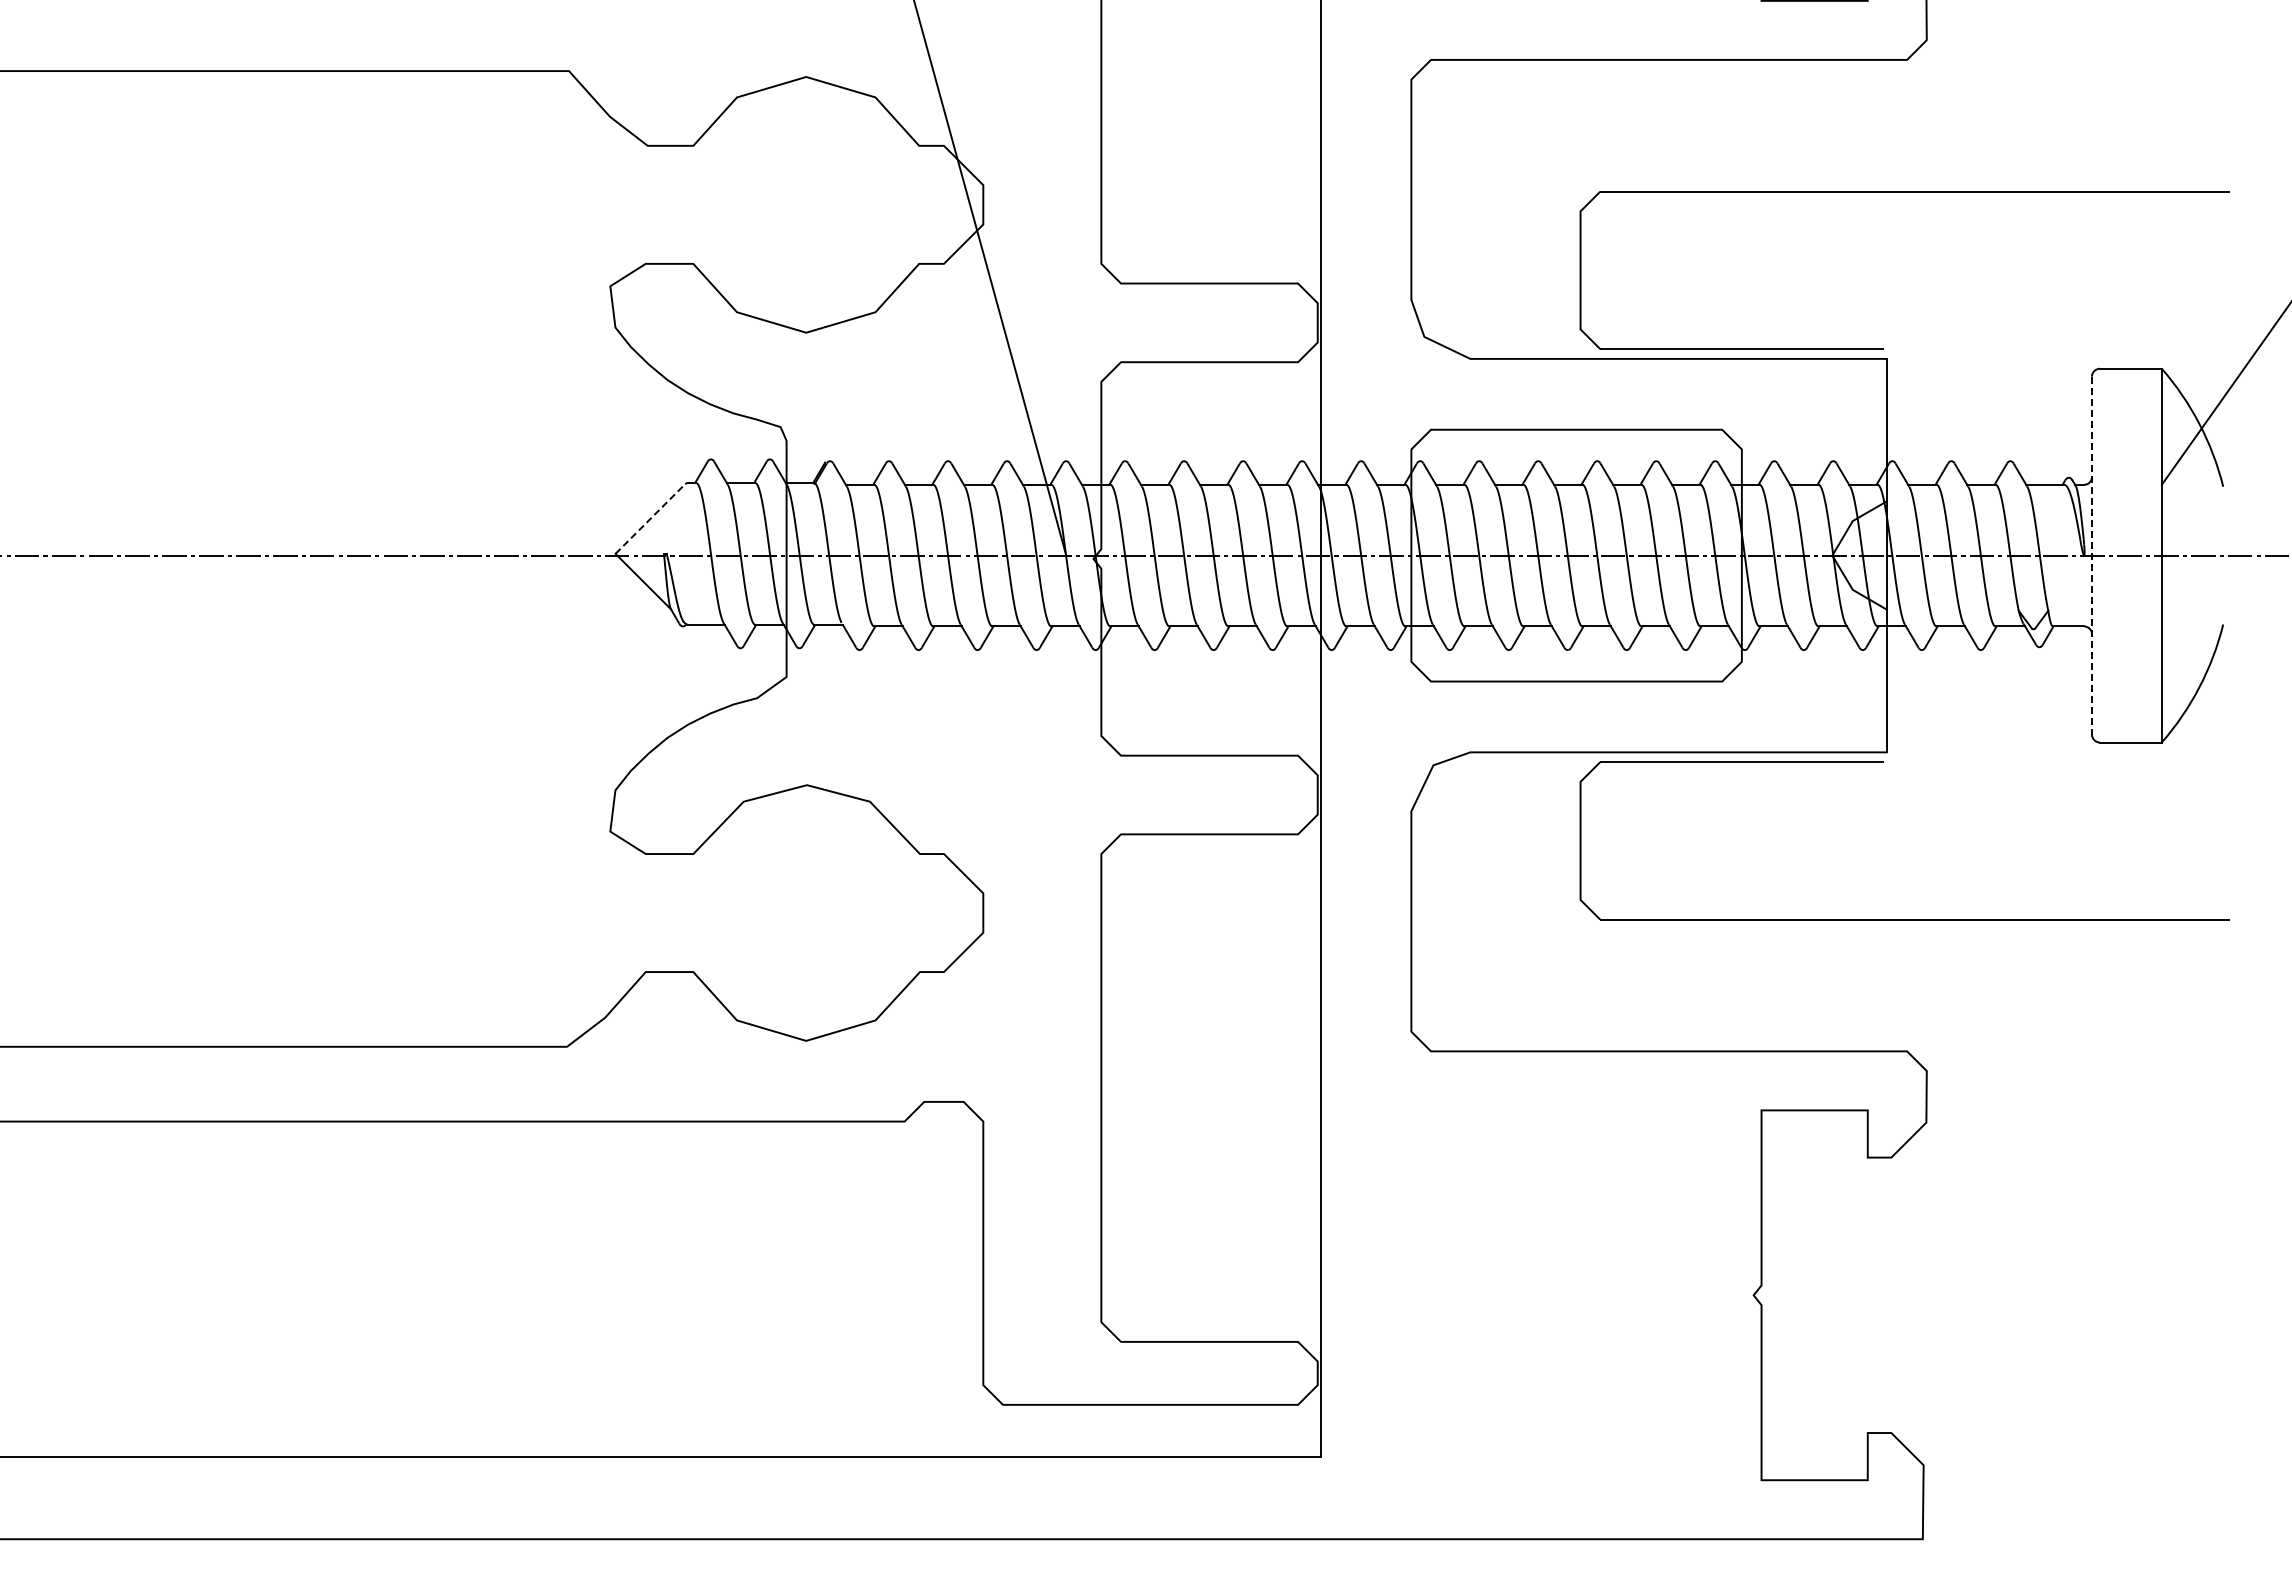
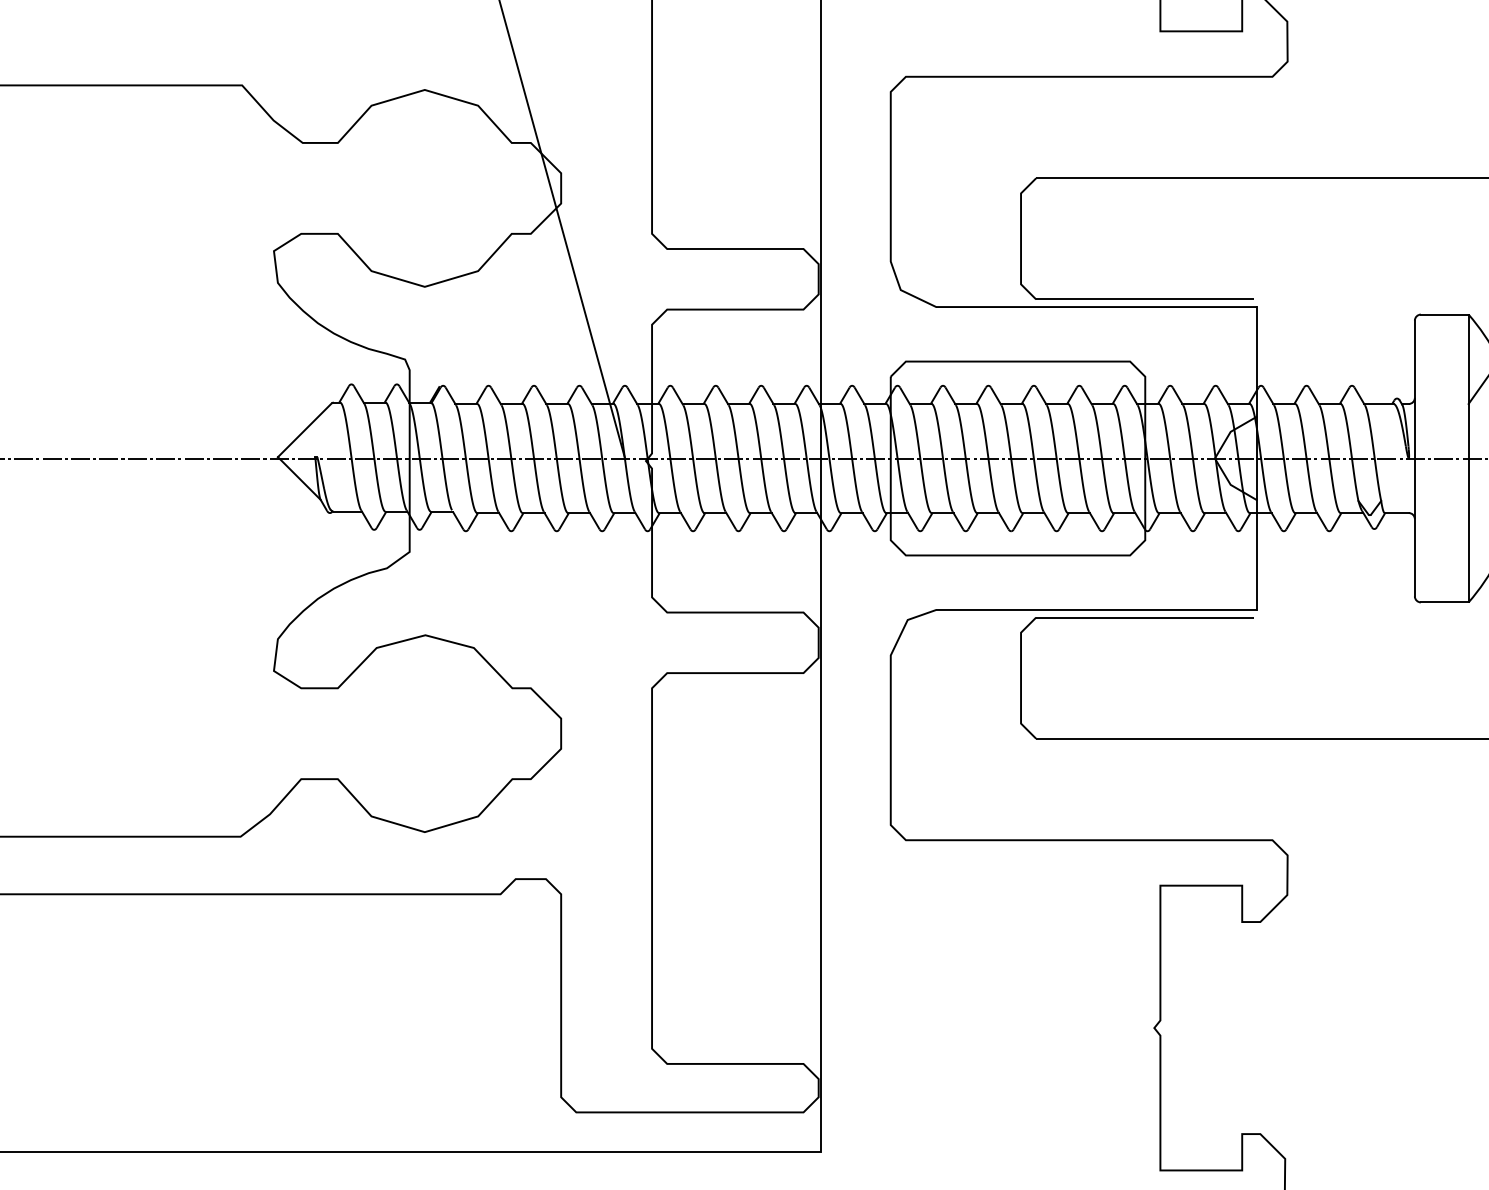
line: (650, 518) -> (304, 429), dashed -> solid
line: (2092, 556) -> (1415, 459), dashed -> solid

